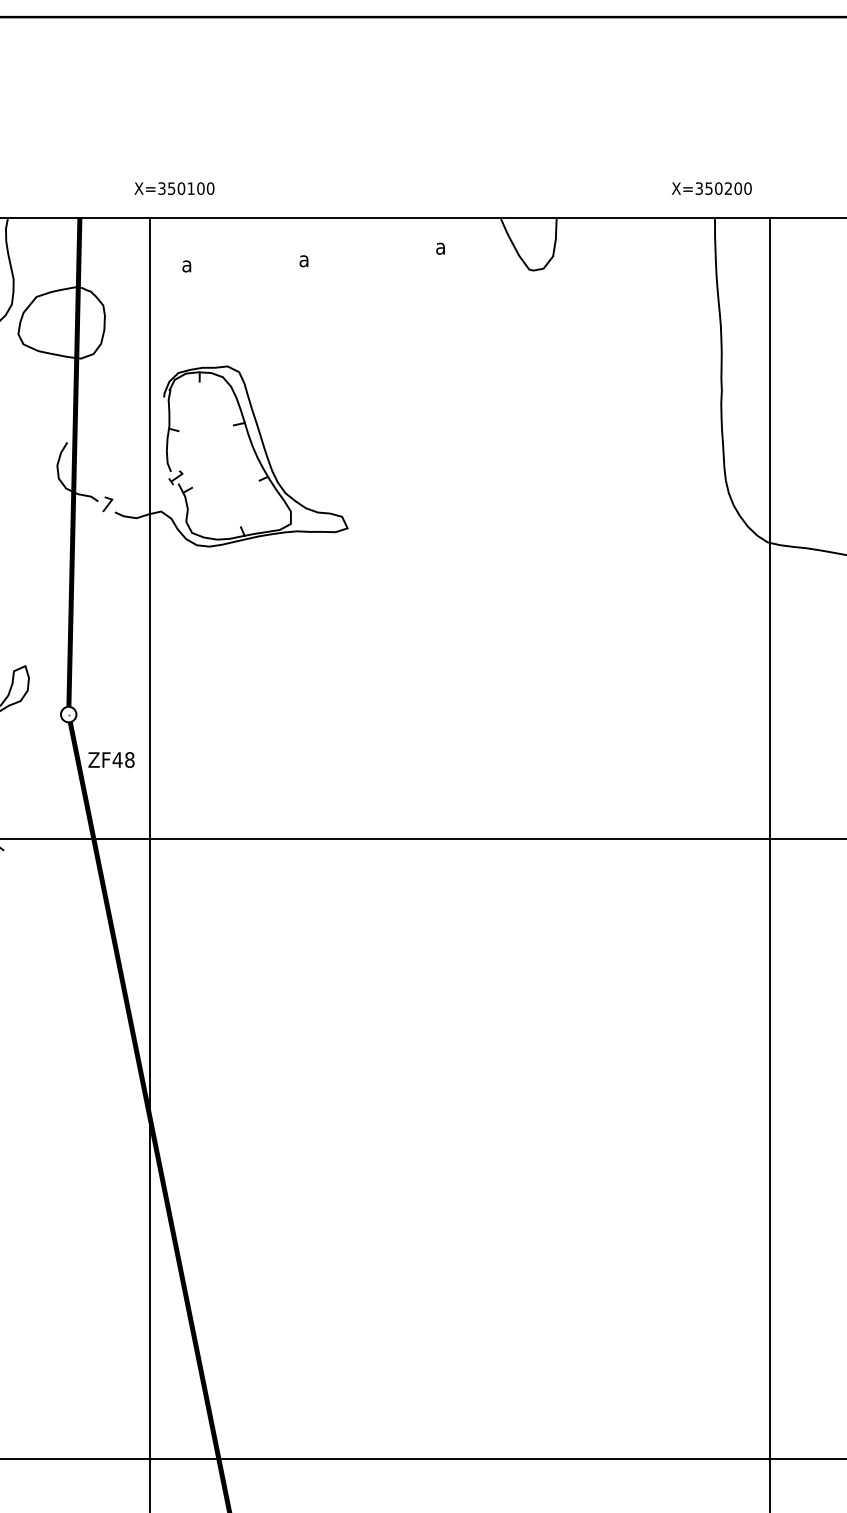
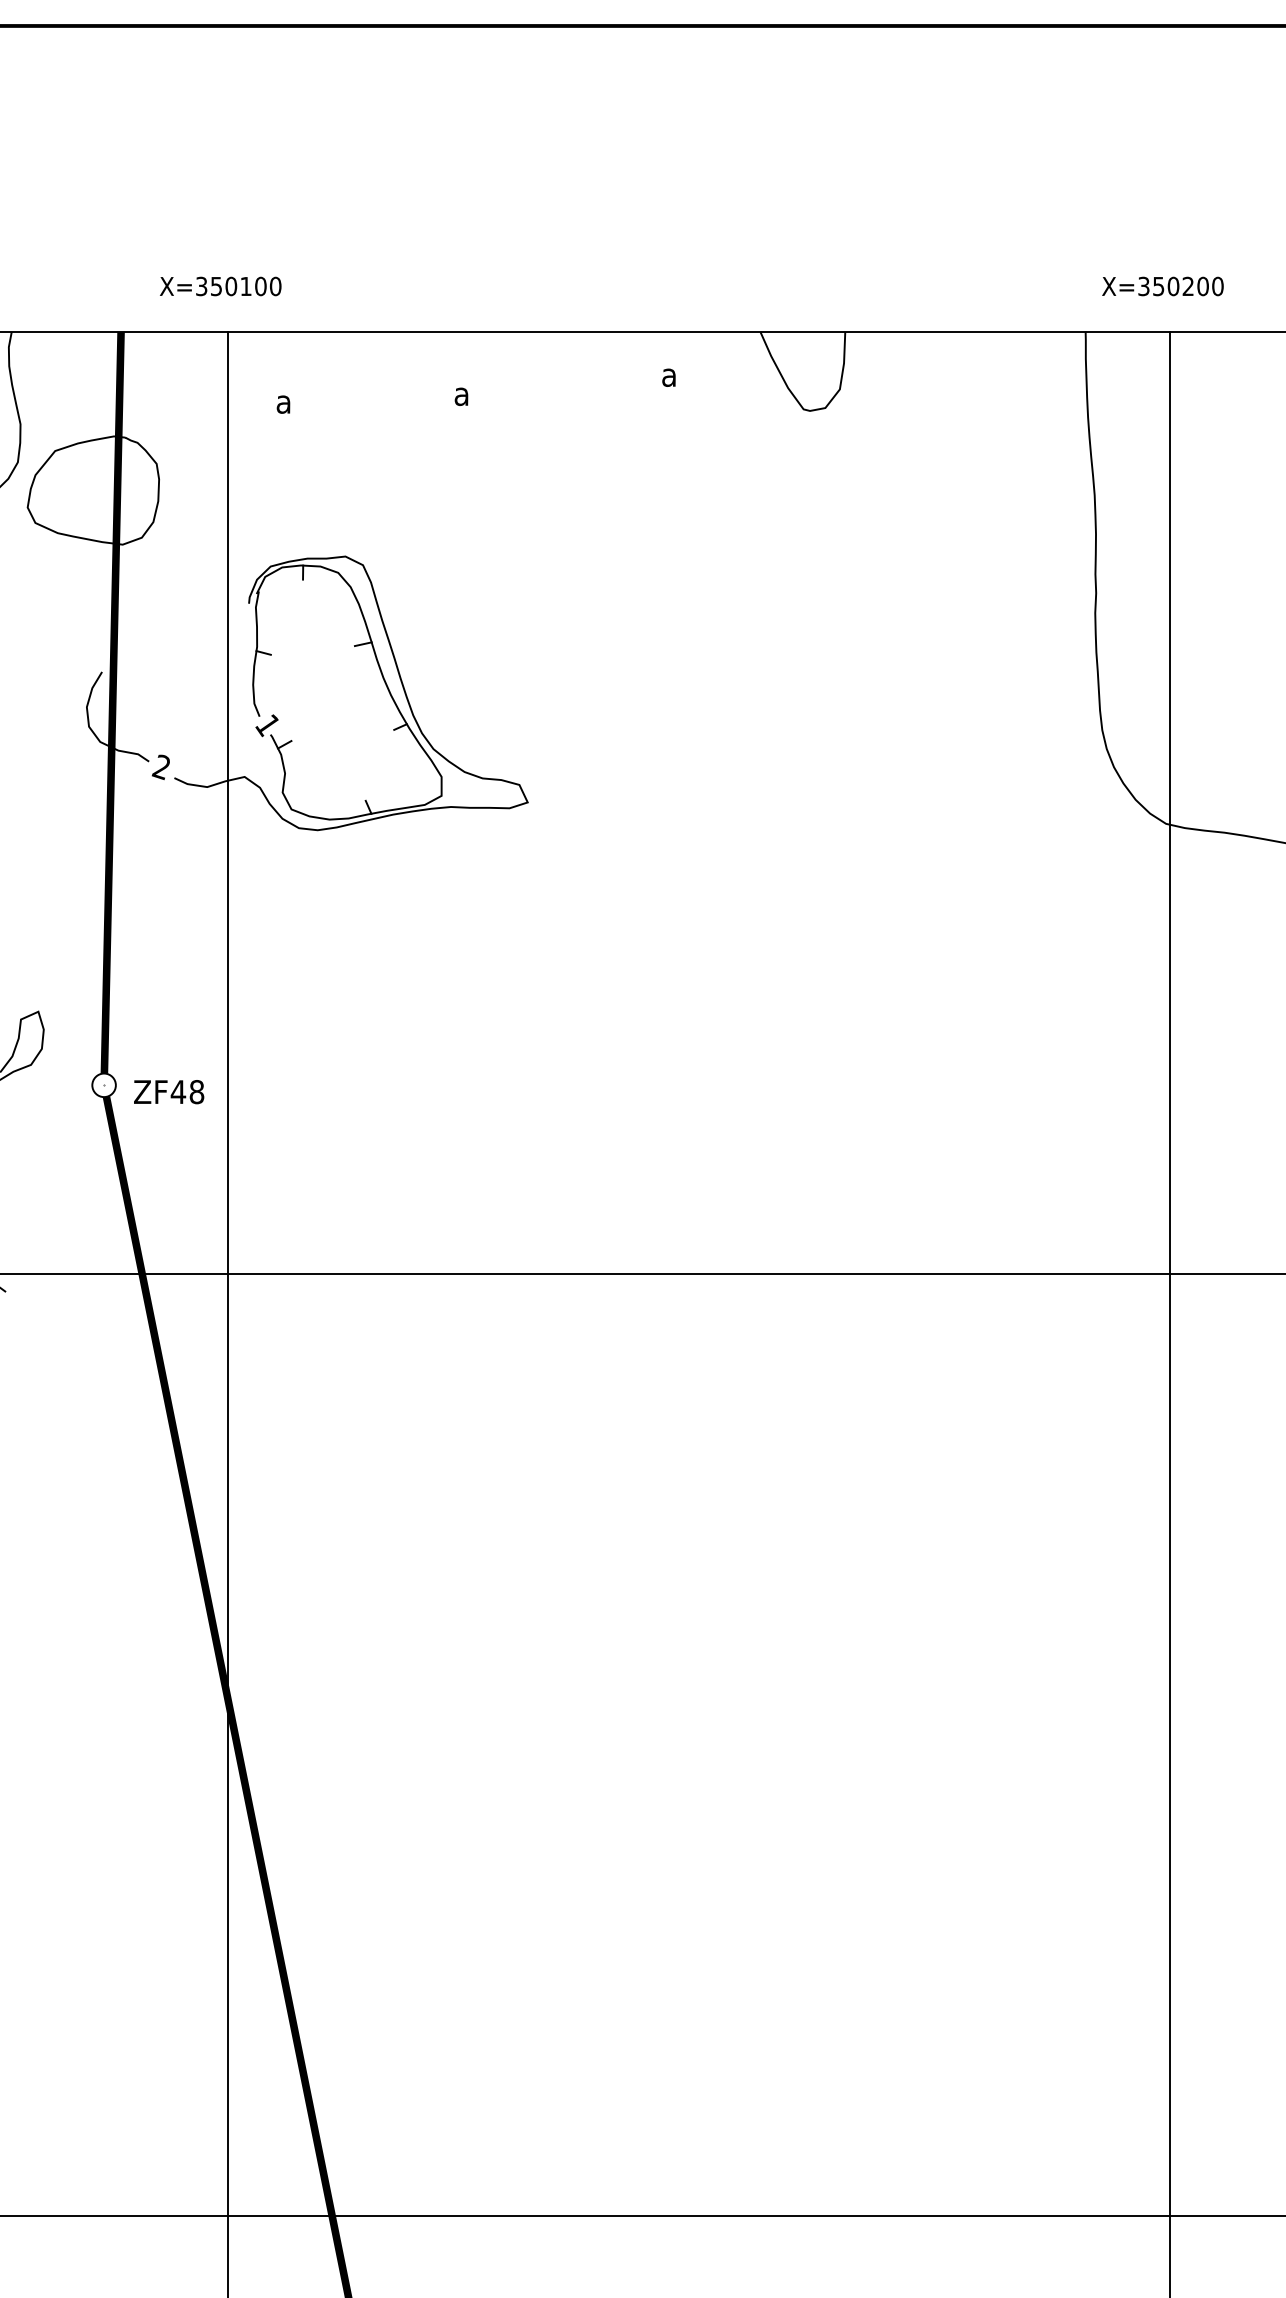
text: (174, 188) -> (220, 286), moved
text: (711, 188) -> (1162, 286), moved
text: (106, 504) -> (161, 766), 7 -> 2
text: (111, 759) -> (169, 1091), moved

